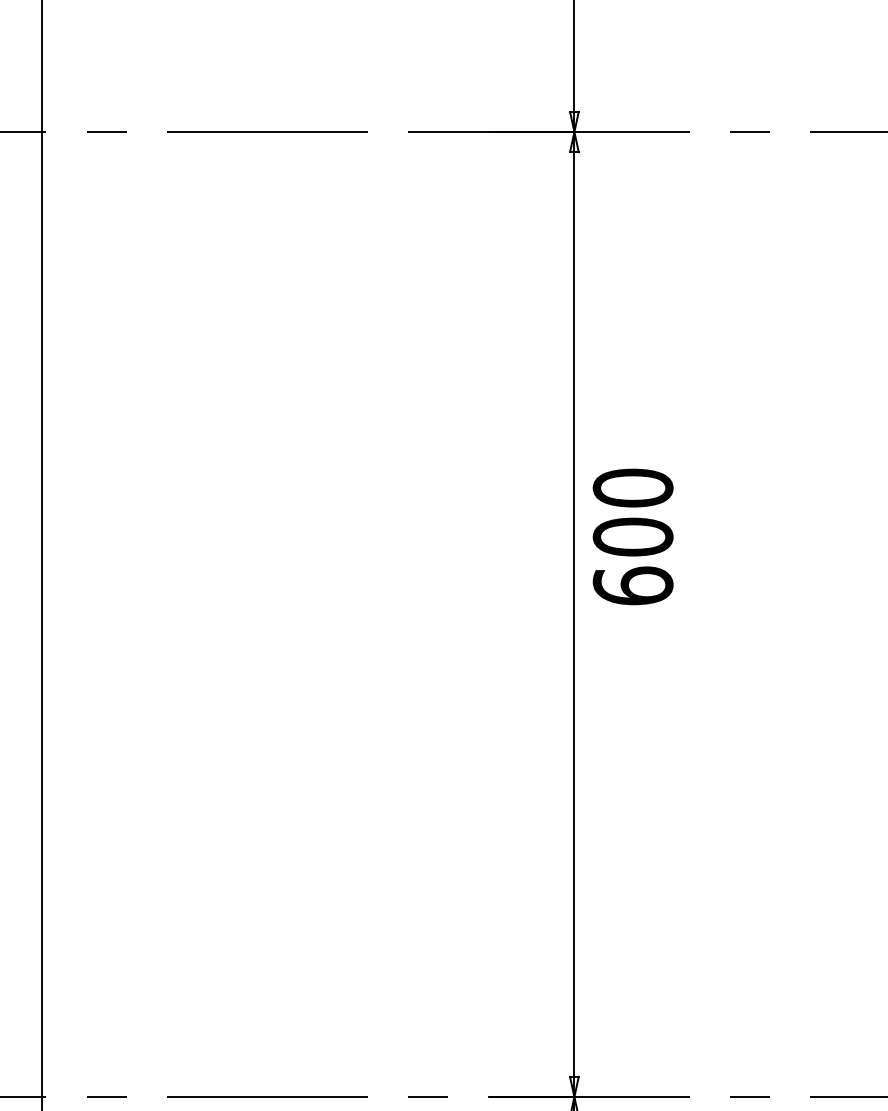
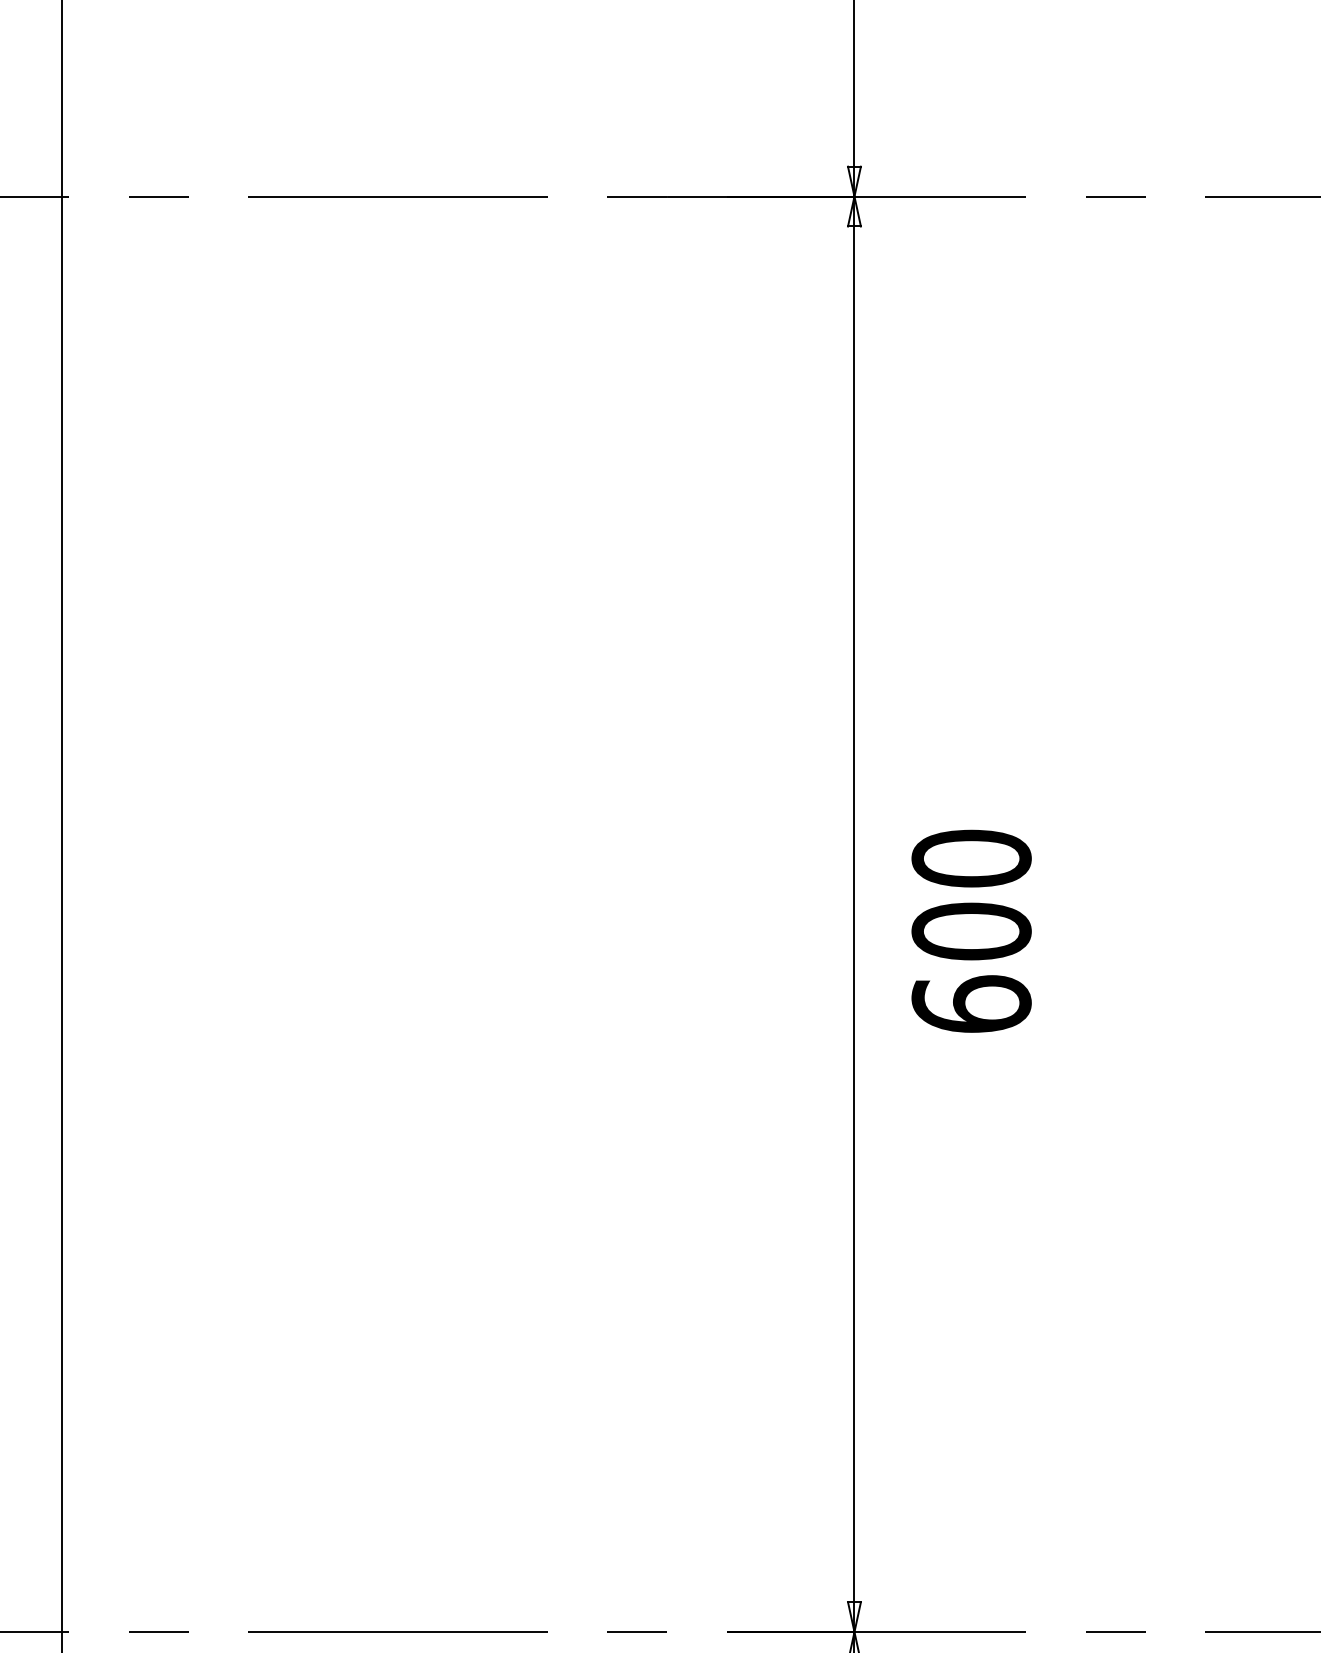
text: (632, 536) -> (970, 930), moved

